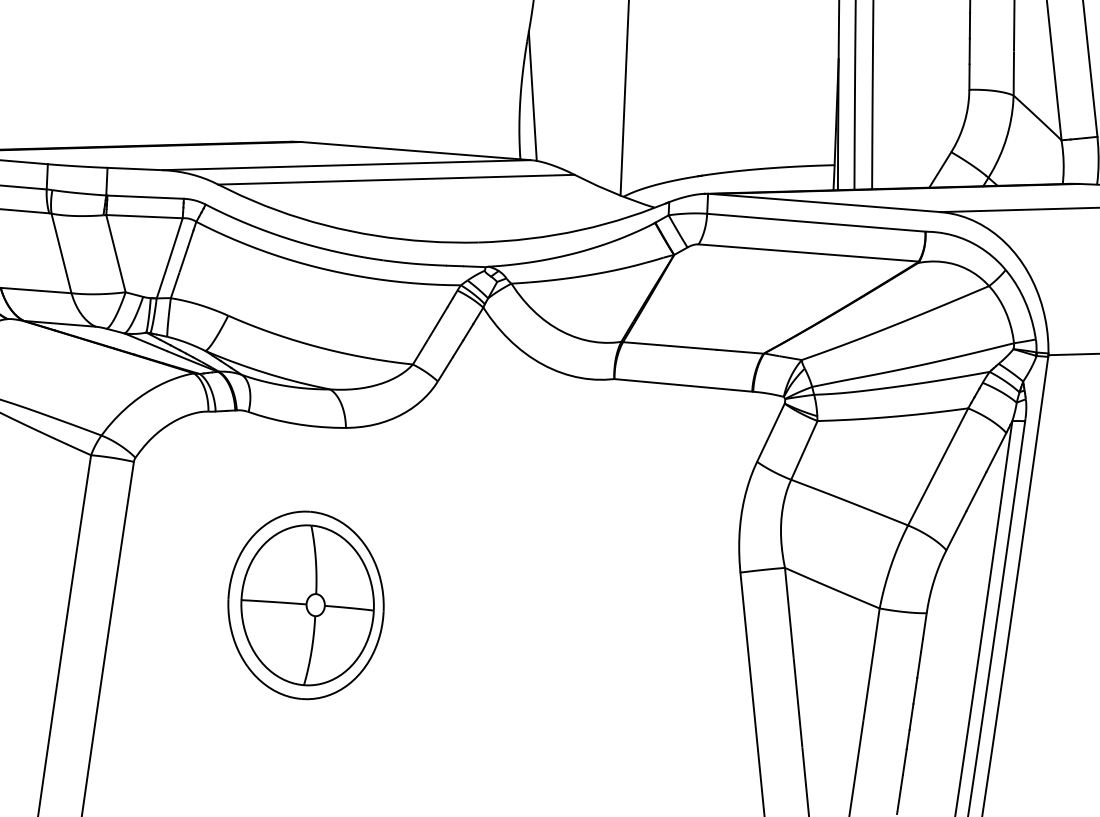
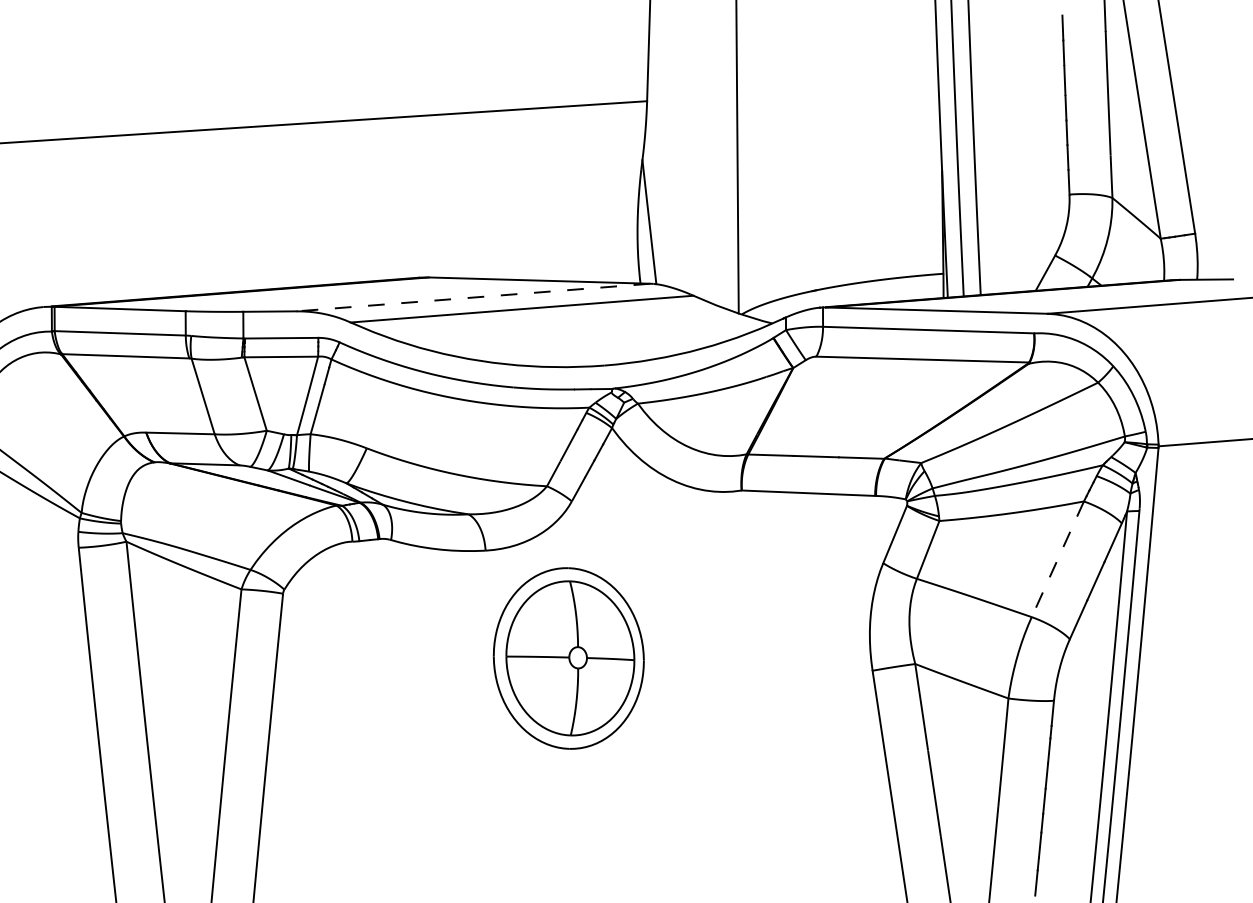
line: (345, 165) -> (472, 297), solid -> dashed
line: (937, 467) -> (1057, 559), solid -> dashed
part: (305, 605) -> (568, 658), moved

